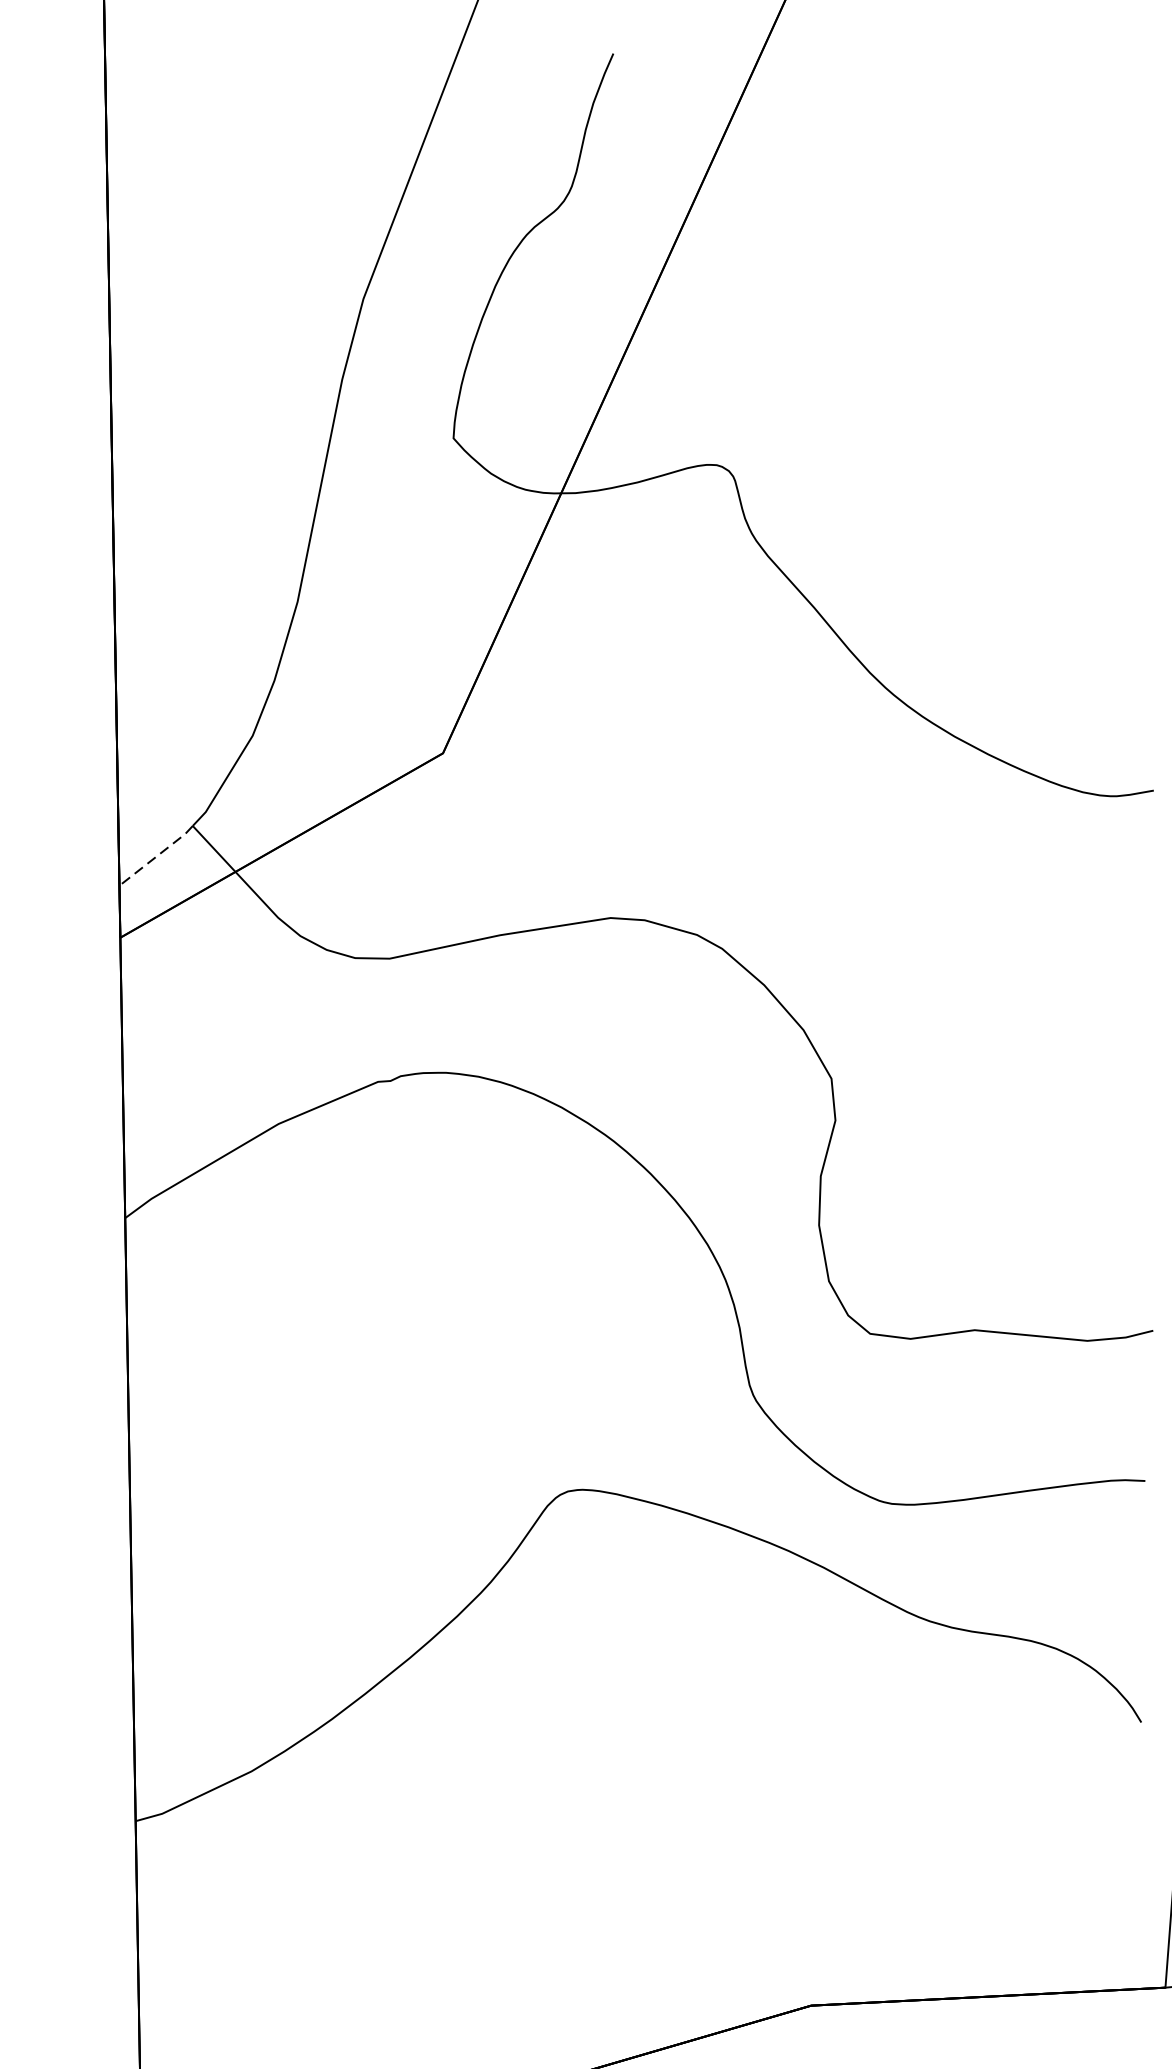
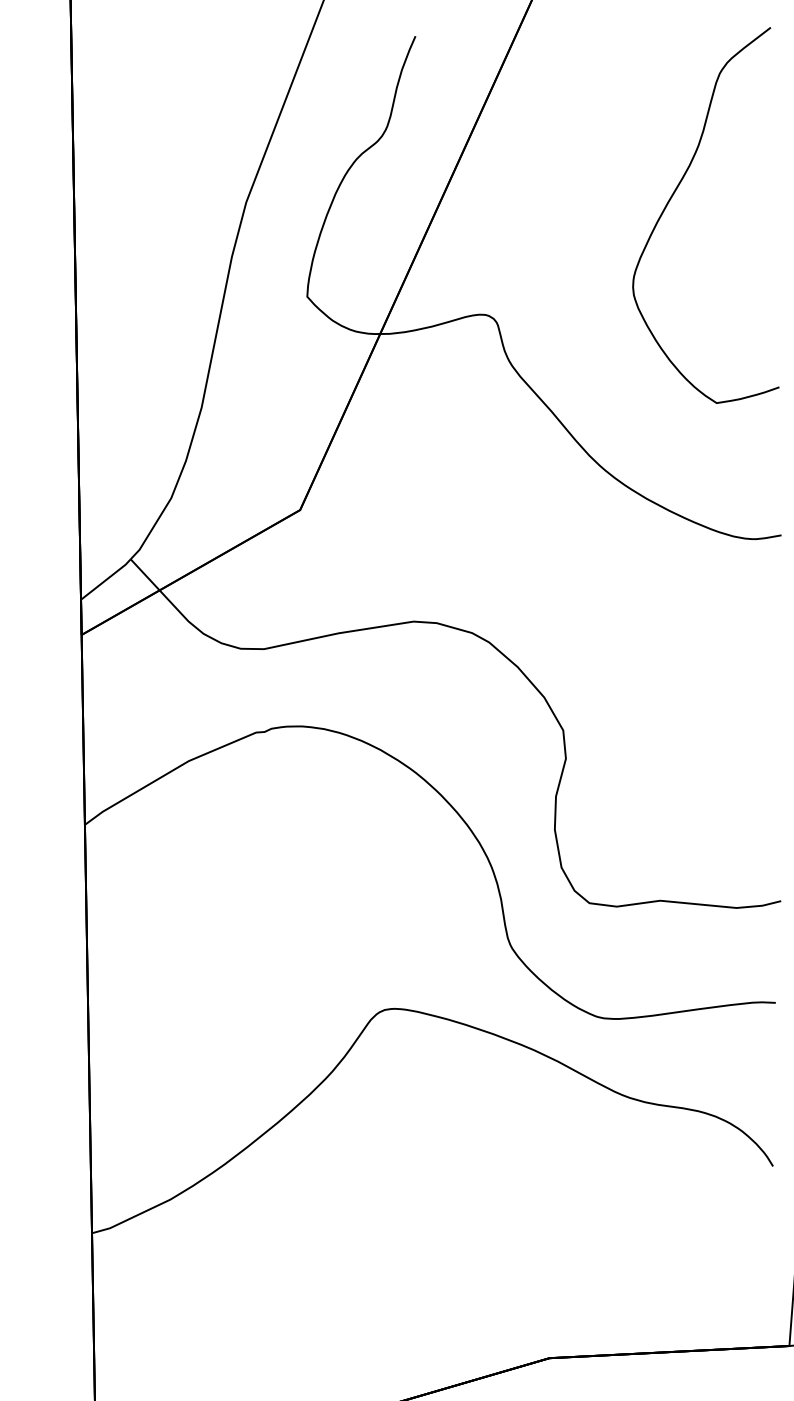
curve: (995, 287) -> (674, 194), added
line: (157, 855) -> (106, 579), dashed -> solid

